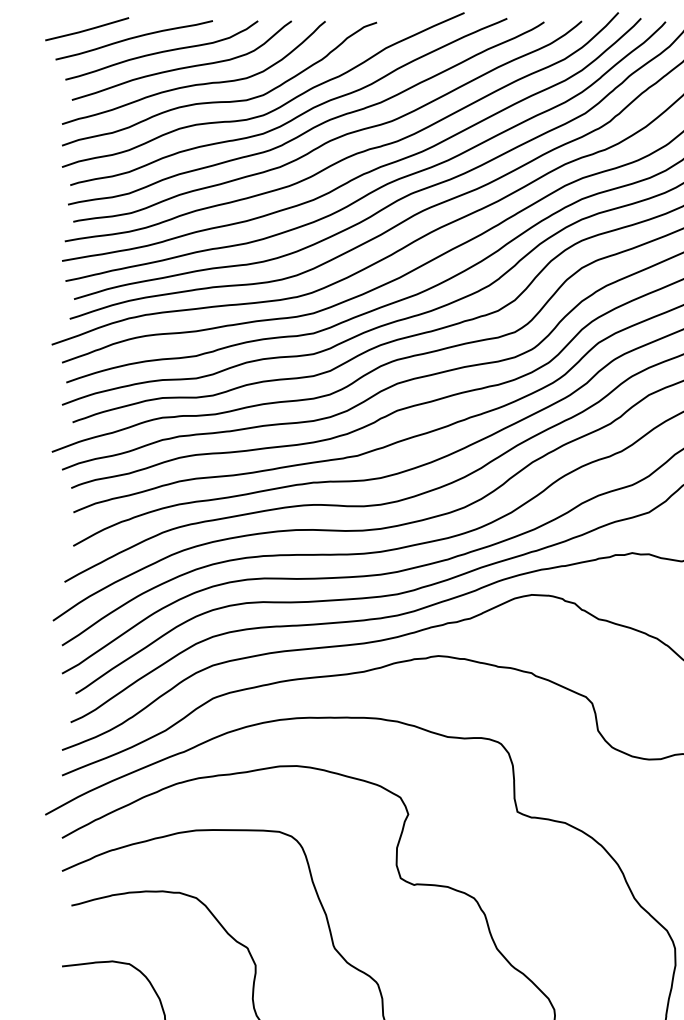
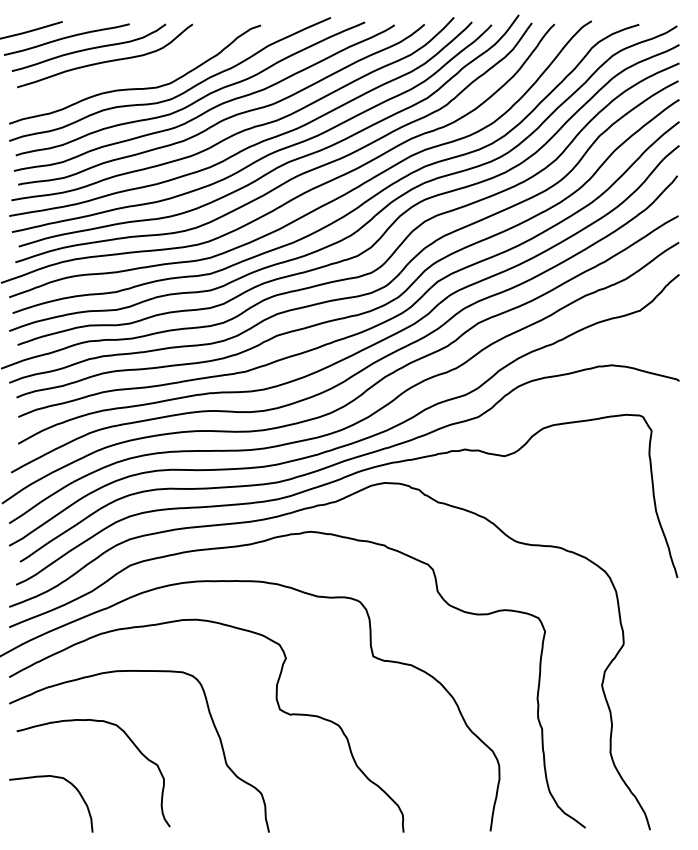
curve: (193, 83) -> (114, 74), removed

